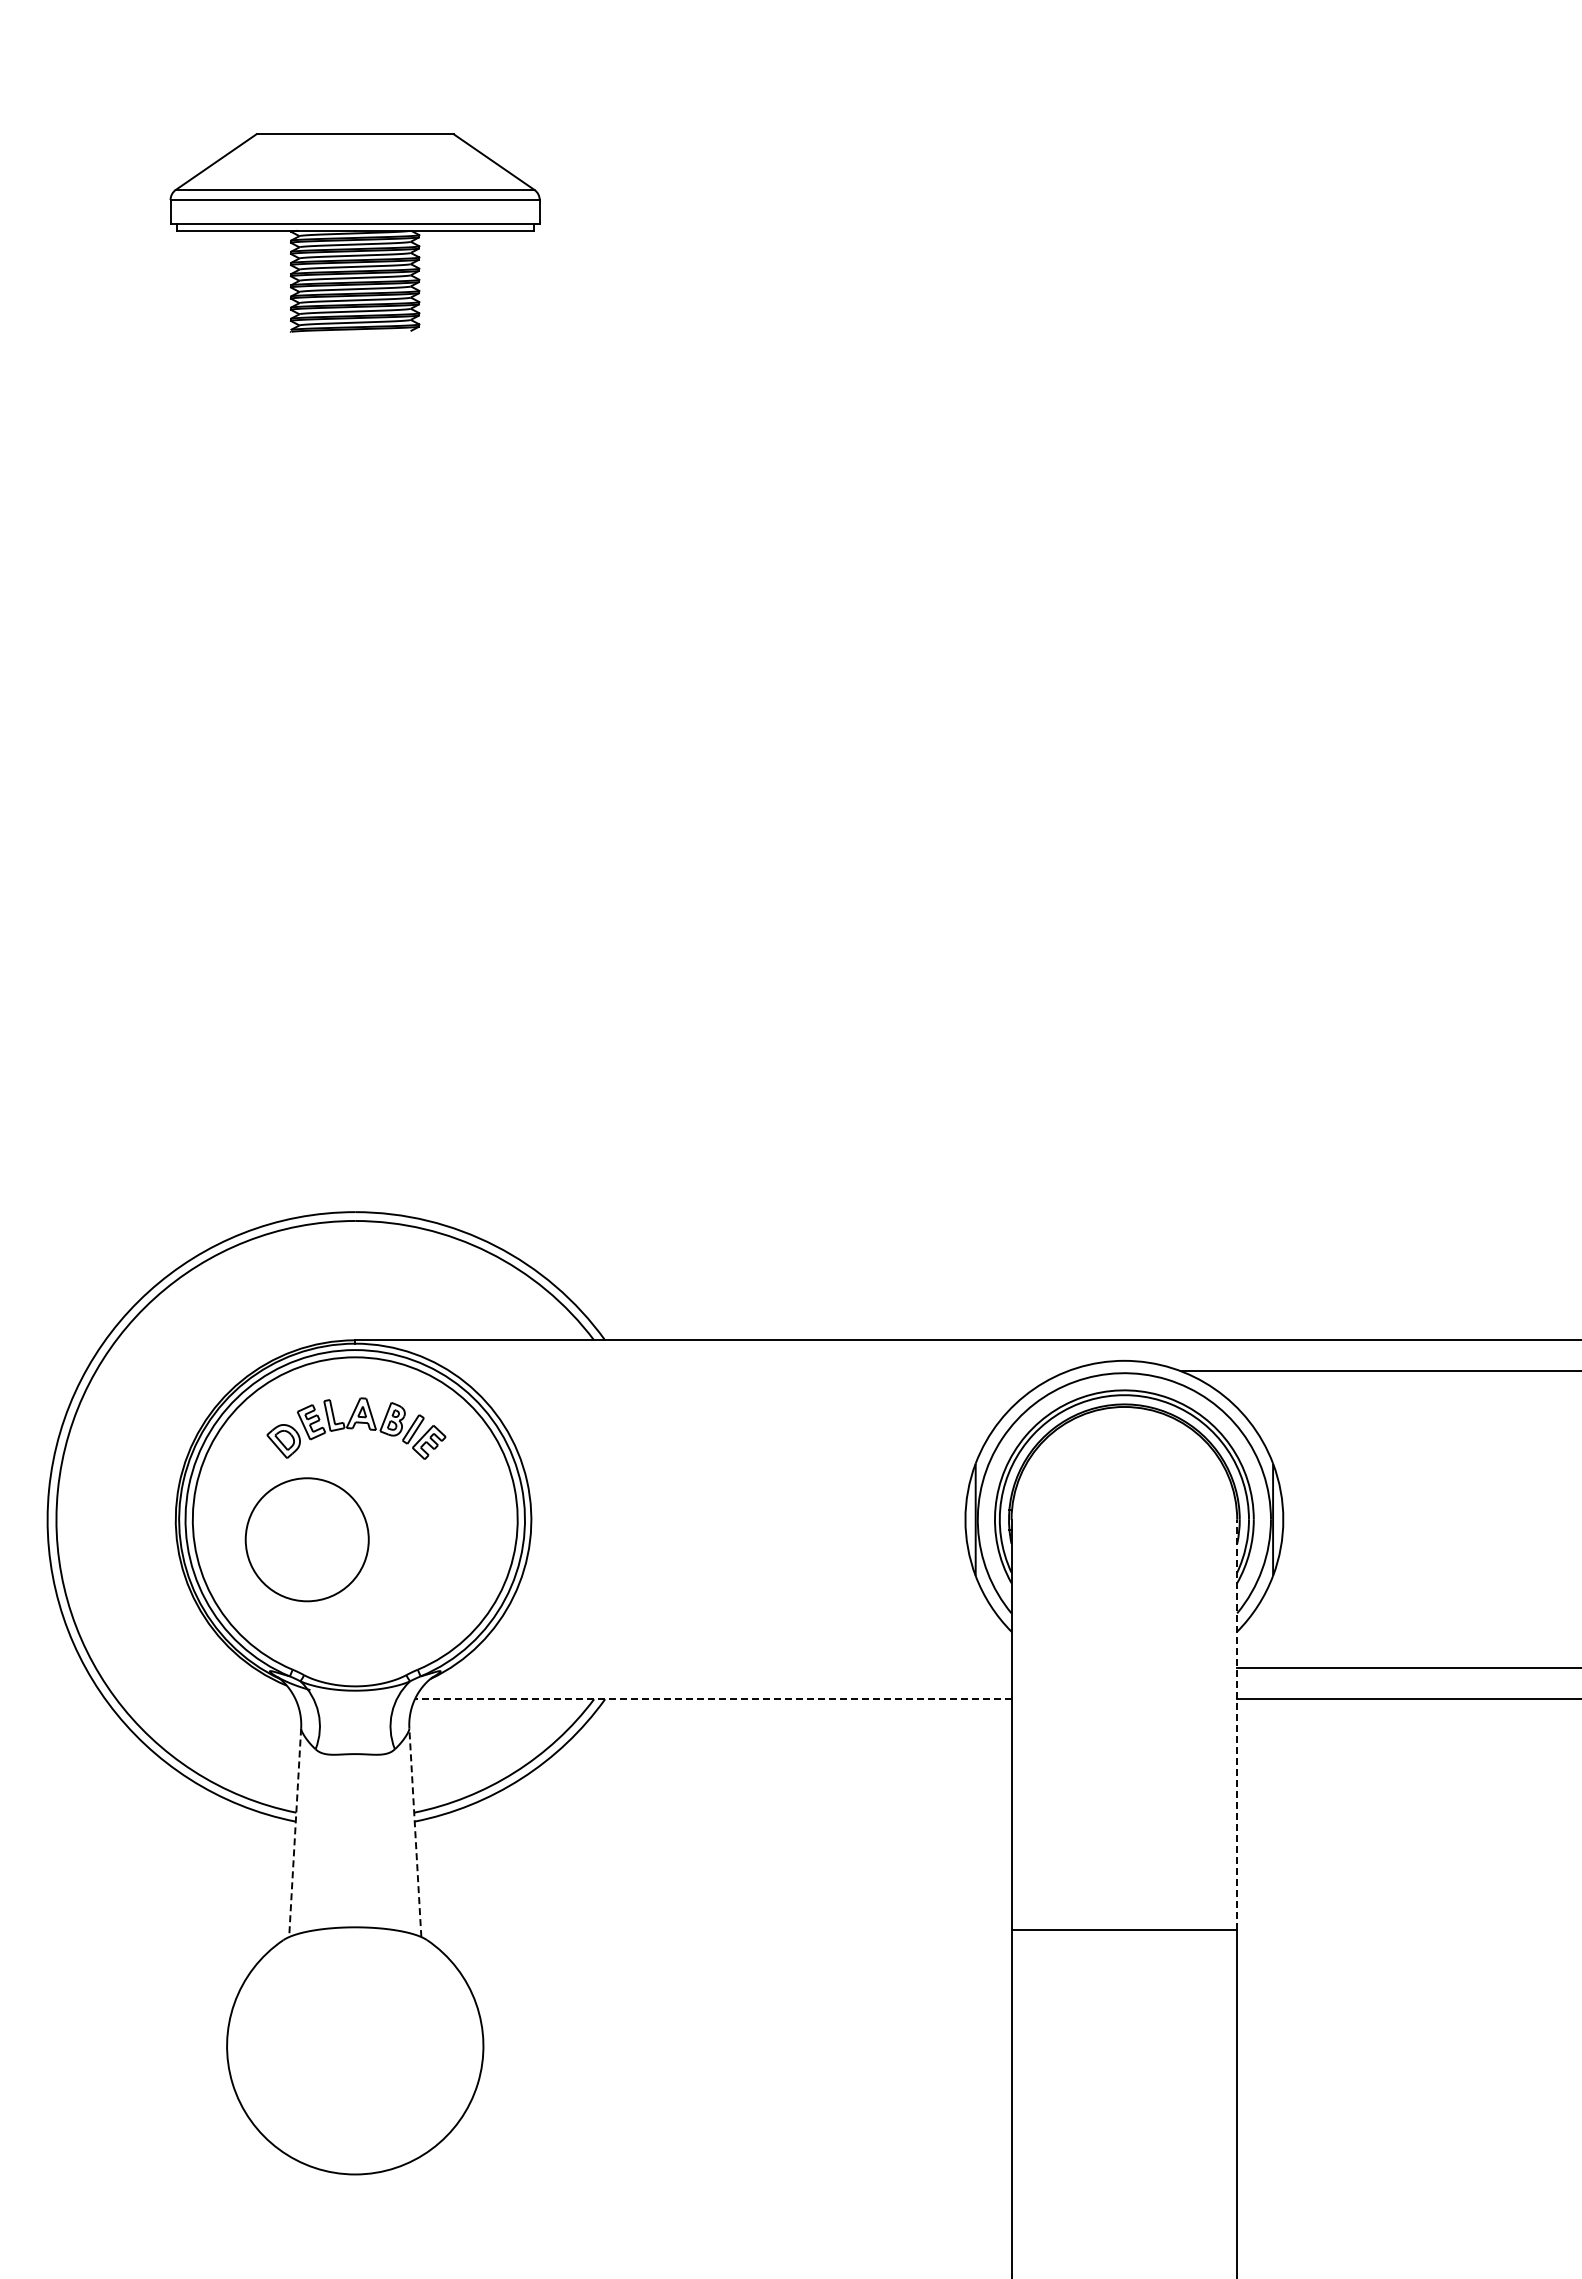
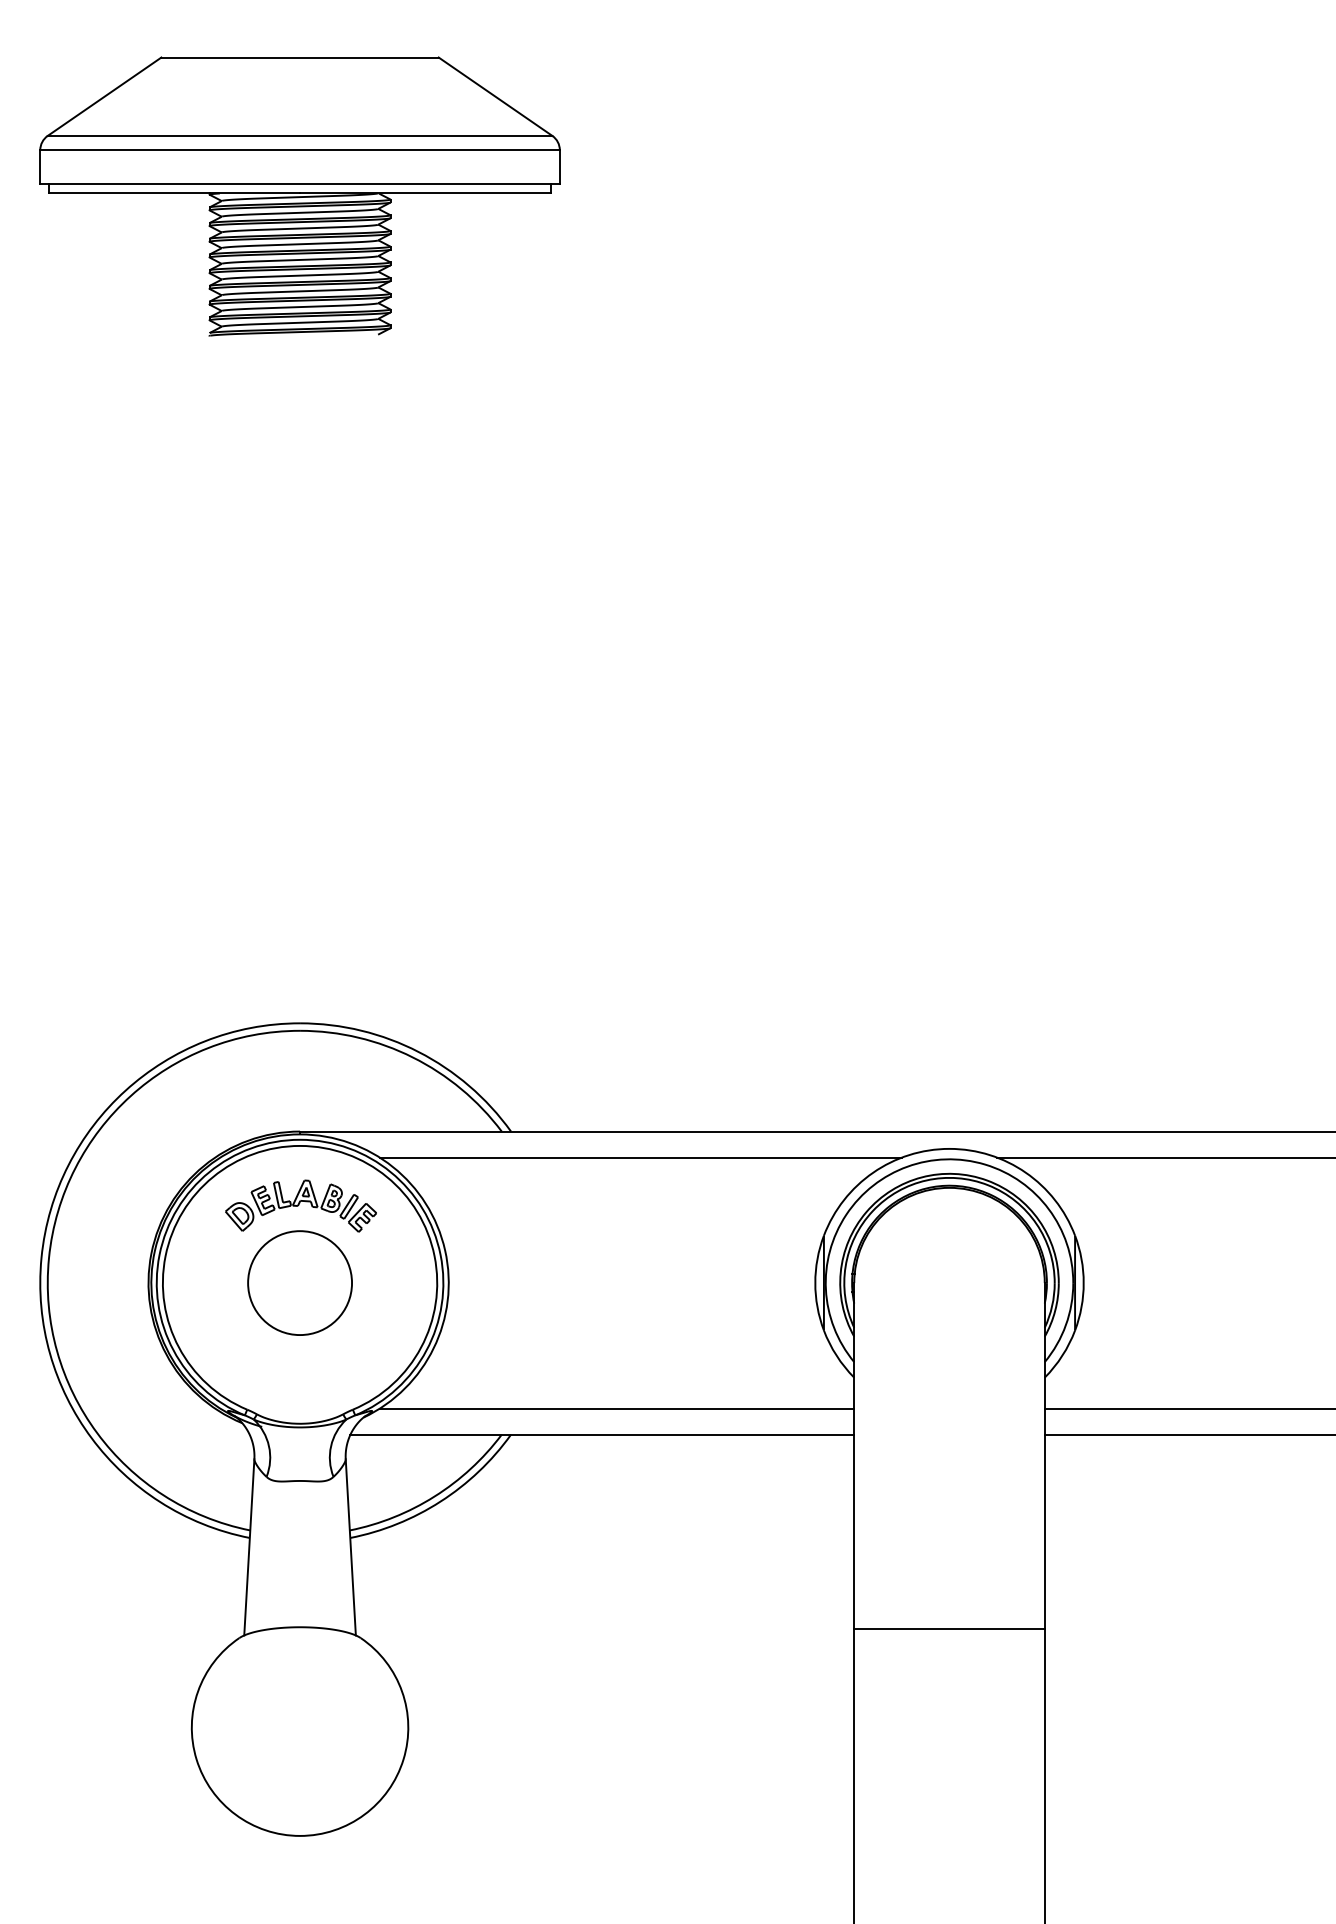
part: (354, 232) -> (299, 196), size x1.67
line: (758, 1371) -> (640, 1157), added
circle: (306, 1539) -> (299, 1282), moved
line: (730, 1668) -> (616, 1408), added
line: (712, 1699) -> (601, 1434), dashed -> solid
line: (1237, 1724) -> (1045, 1455), dashed -> solid
line: (415, 1832) -> (350, 1547), dashed -> solid
line: (295, 1833) -> (249, 1548), dashed -> solid

